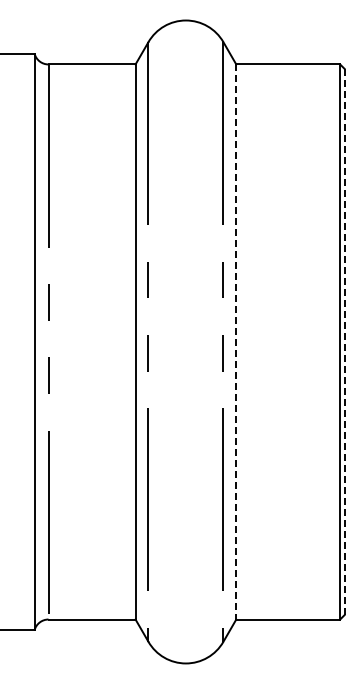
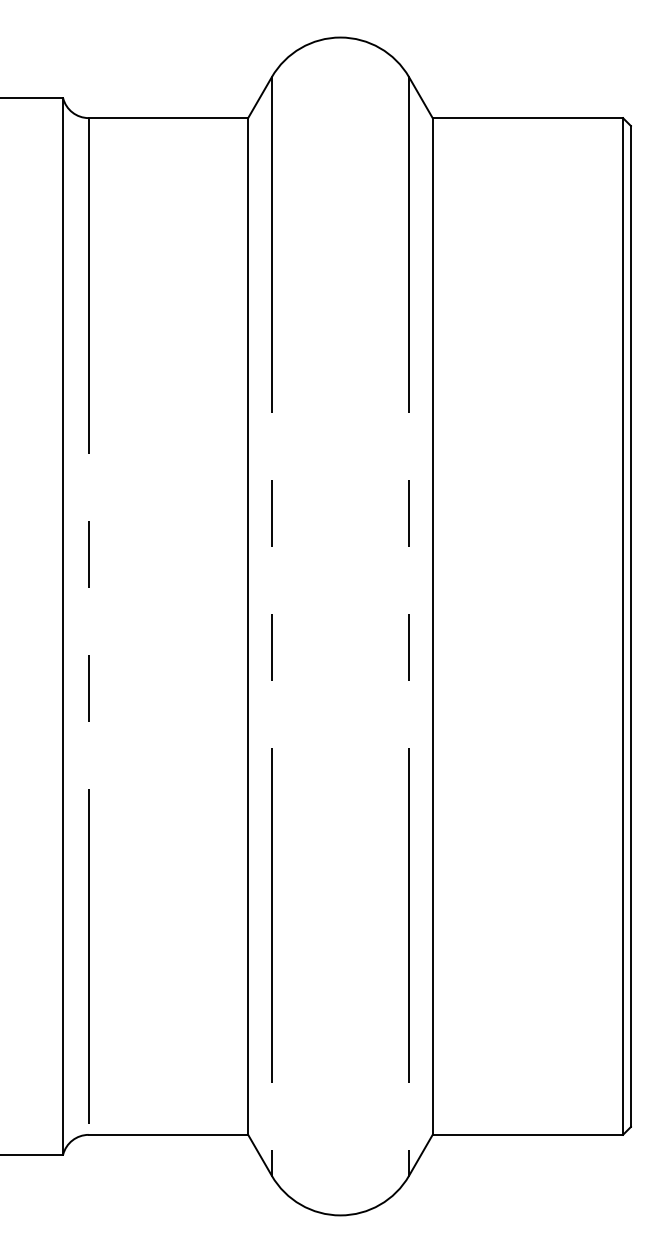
line: (236, 341) -> (433, 625), dashed -> solid
line: (344, 342) -> (630, 627), dashed -> solid

